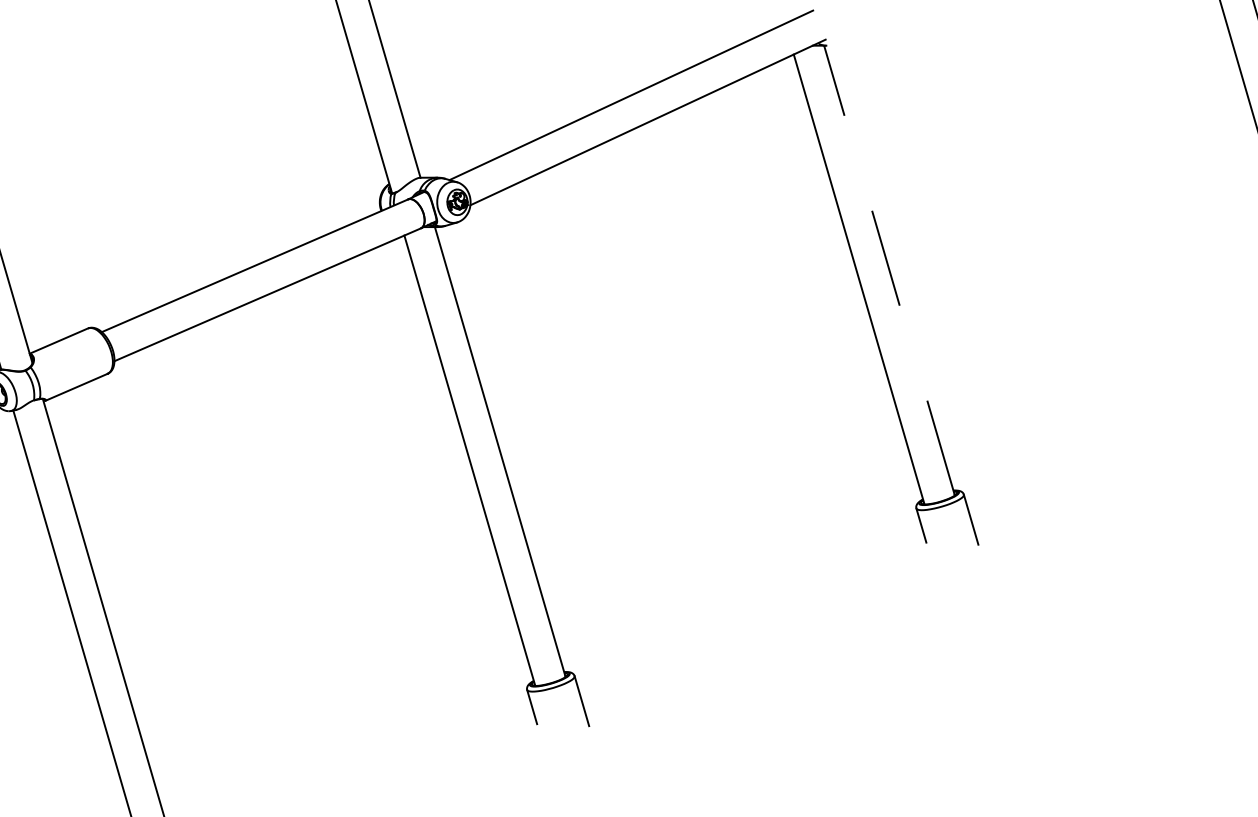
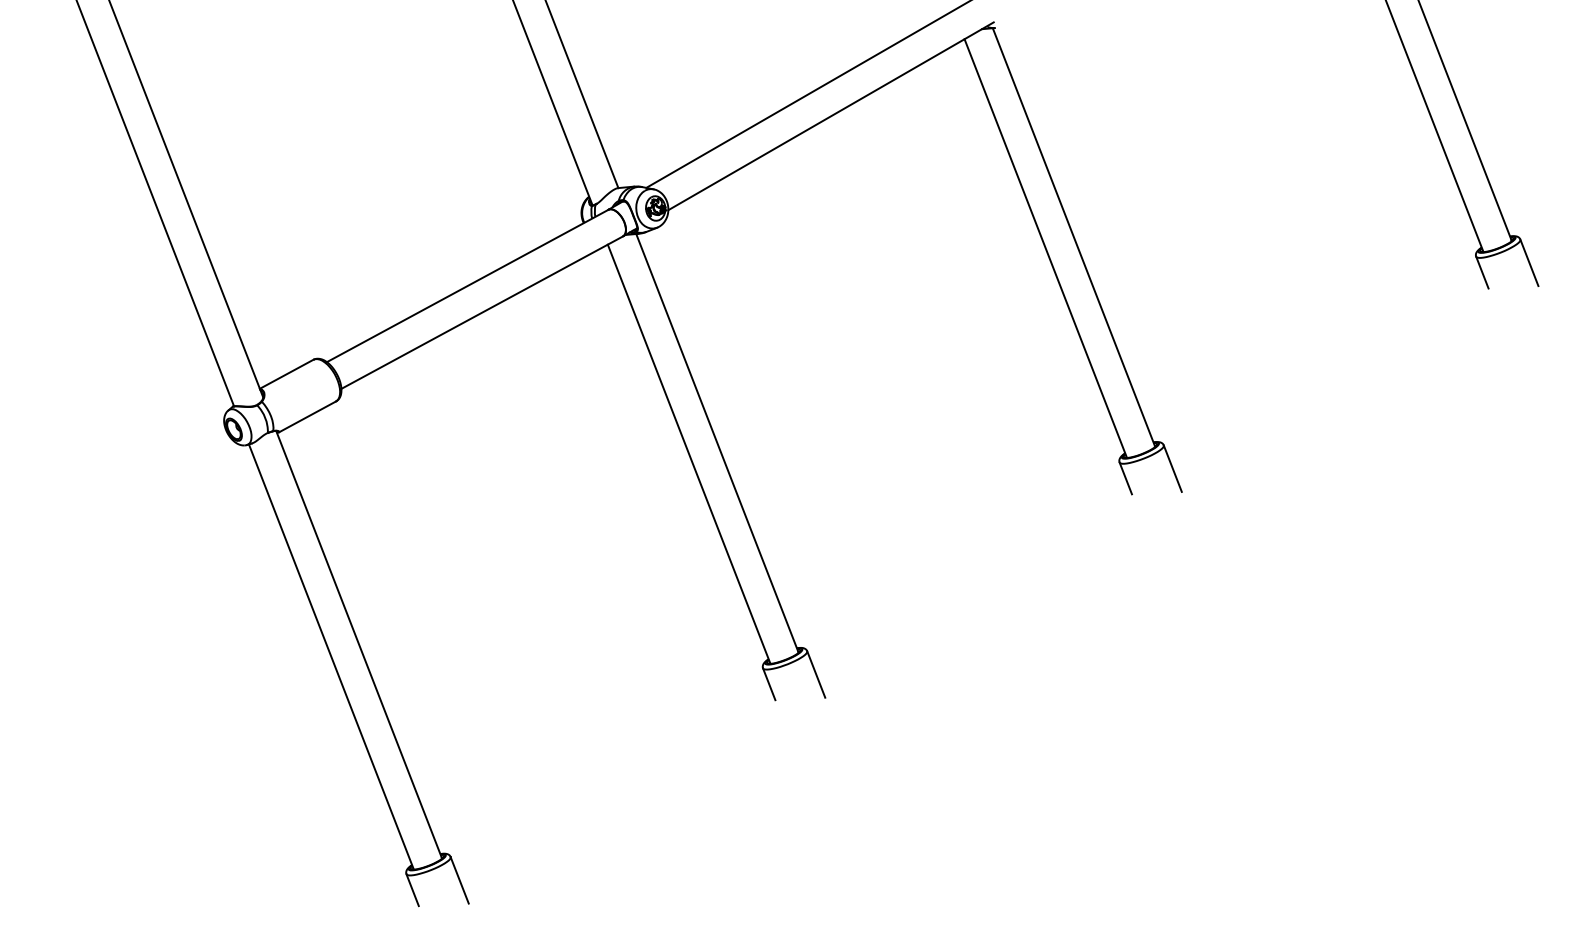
line: (889, 270) -> (1074, 237), dashed -> solid

